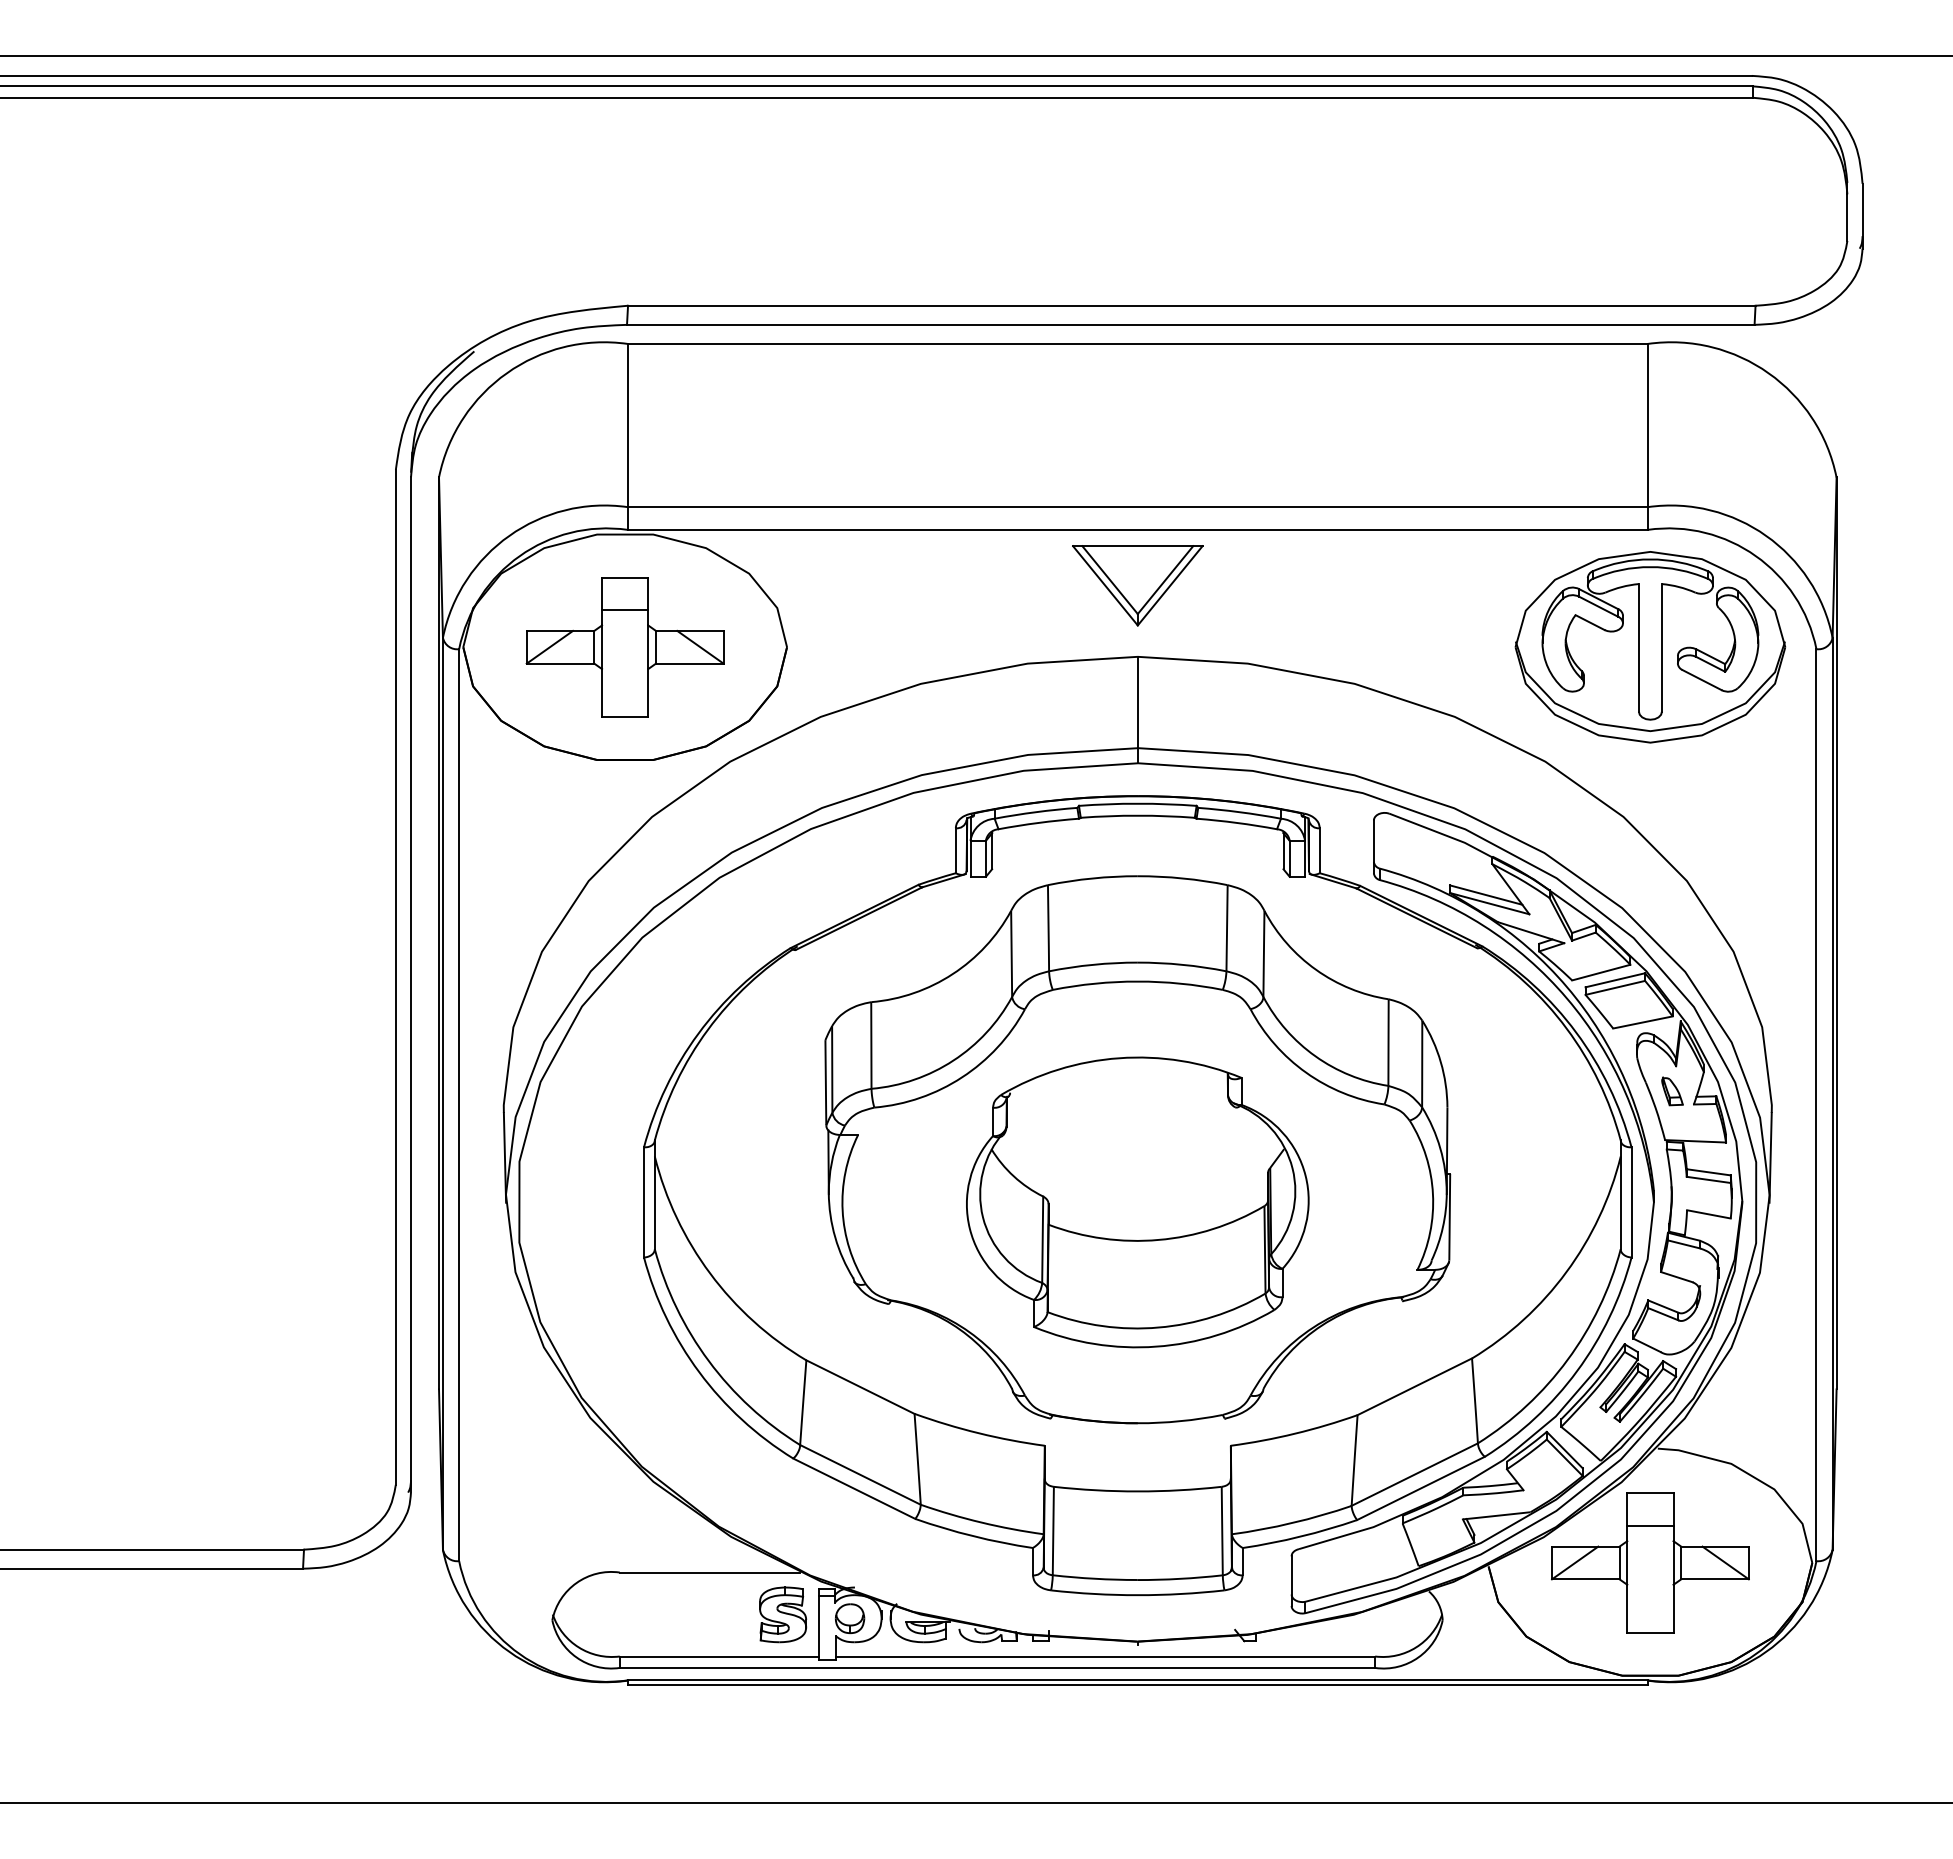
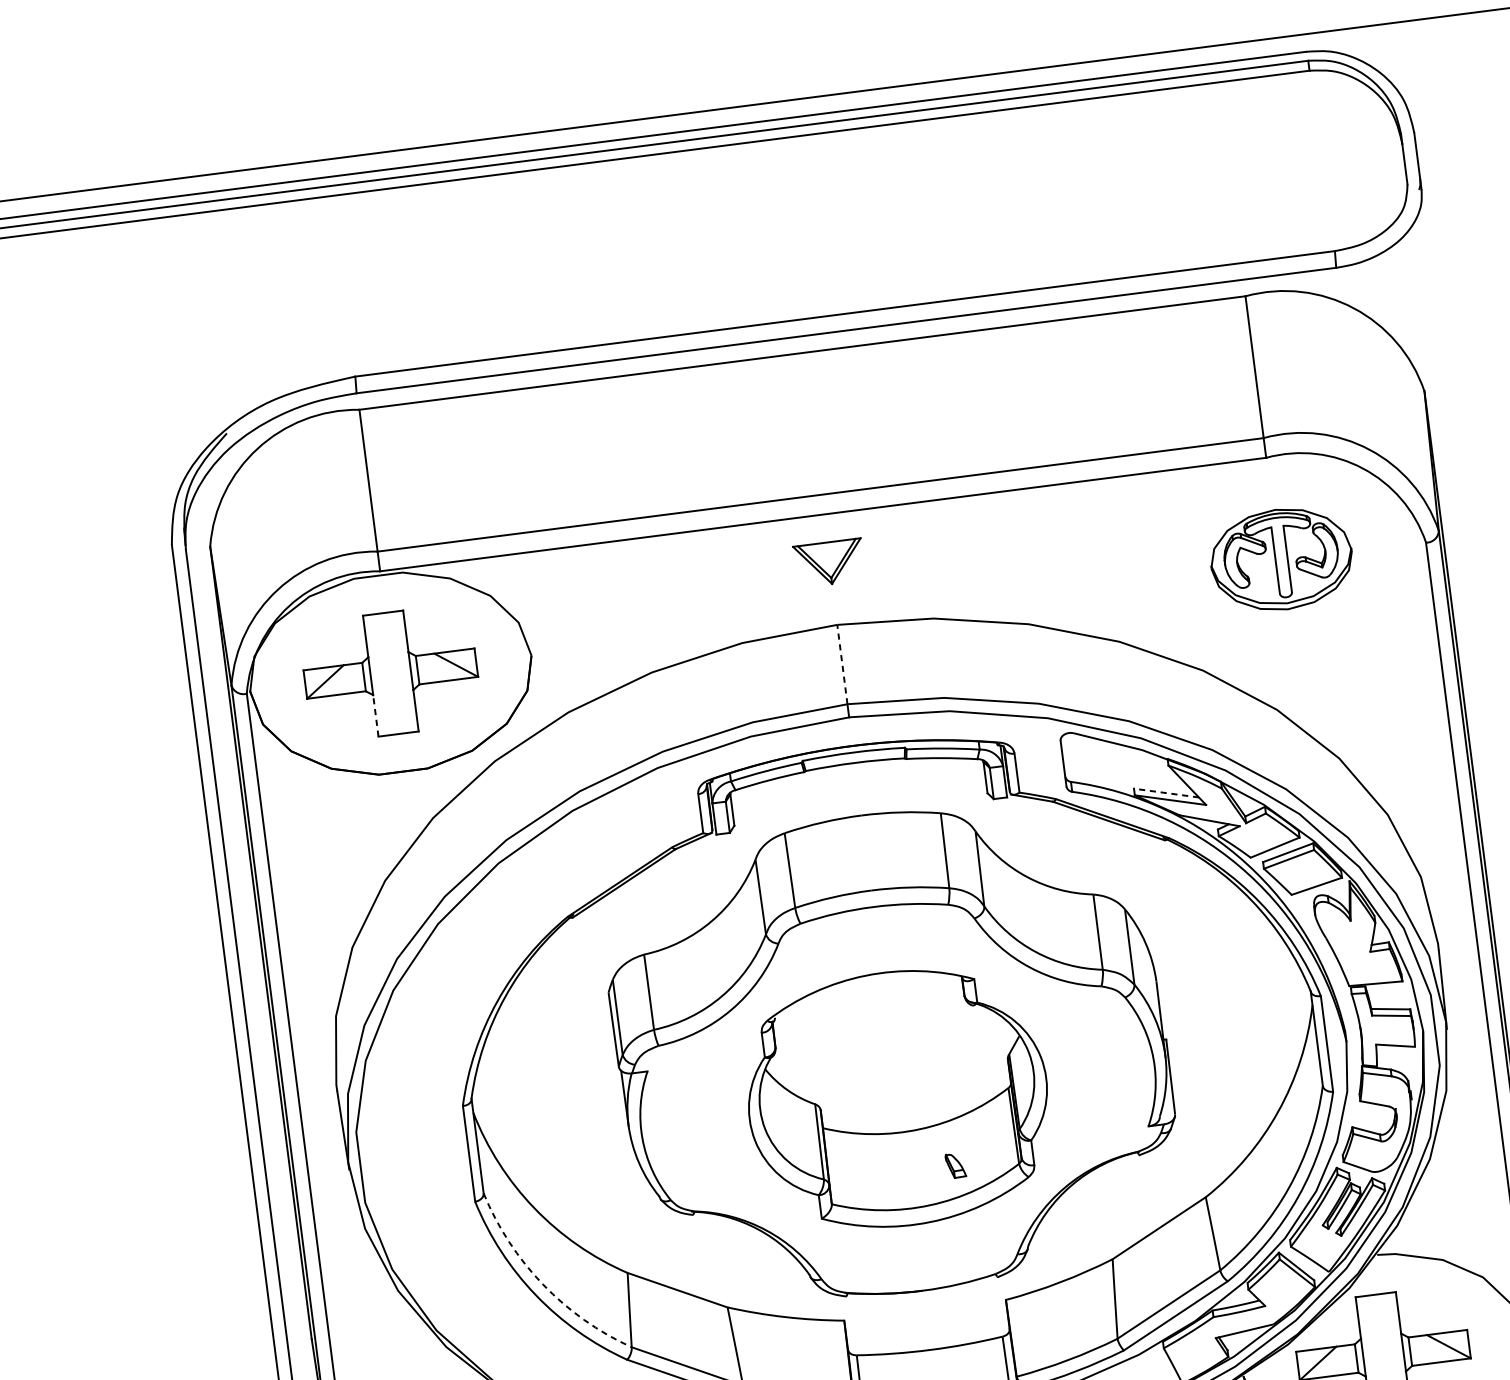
part: (1137, 585) -> (829, 562), size x0.6
line: (625, 610) -> (387, 641), removed
part: (1650, 647) -> (1281, 559), size x0.6
line: (602, 692) -> (376, 715), solid -> dashed
line: (1137, 702) -> (842, 664), solid -> dashed
line: (1485, 894) -> (1165, 792), solid -> dashed
part: (1672, 1091) -> (955, 1165), moved
arc: (708, 1361) -> (542, 1284), solid -> dashed
line: (1650, 1526) -> (1379, 1323), removed

